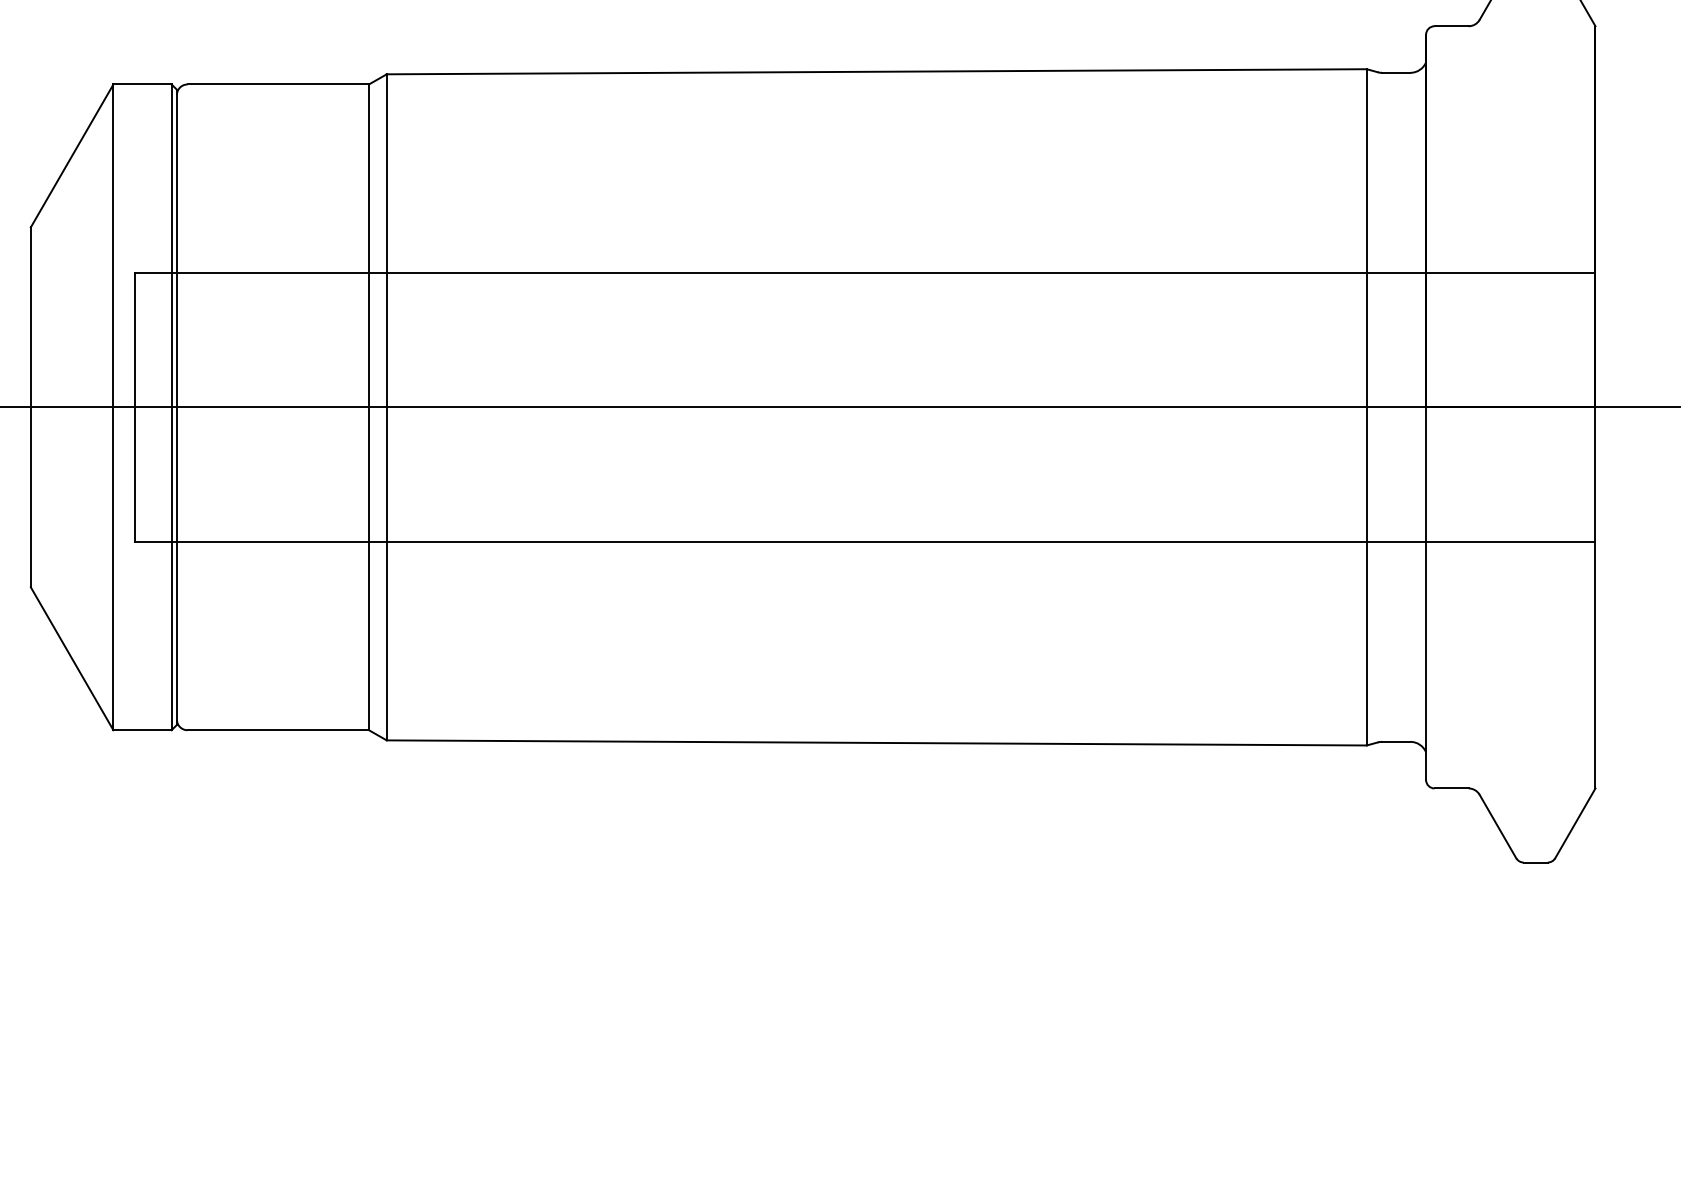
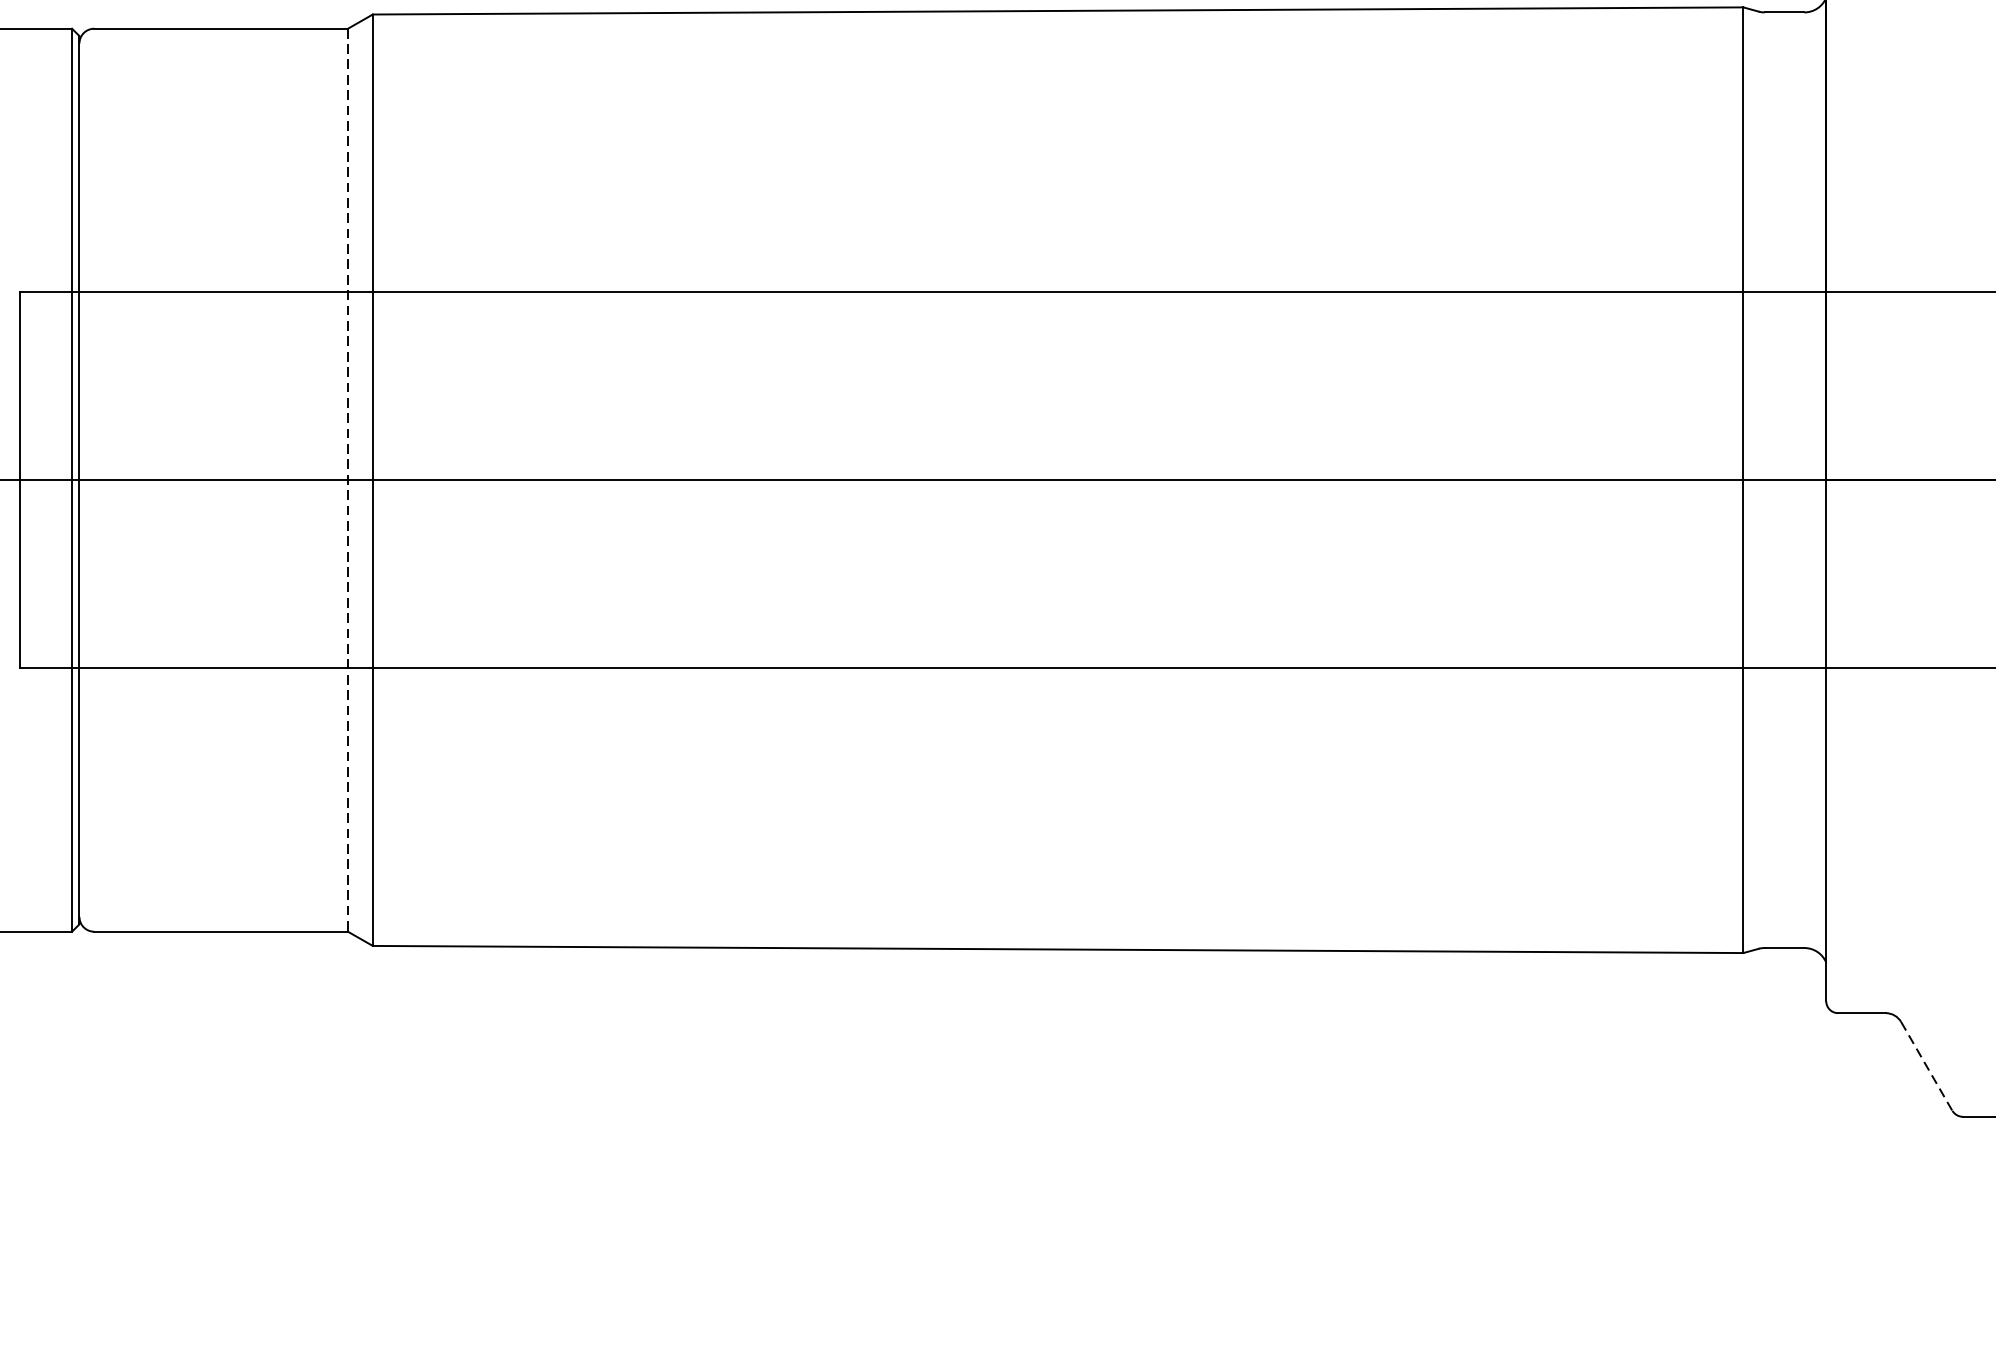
line: (368, 407) -> (347, 480), solid -> dashed
line: (1497, 826) -> (1926, 1066), solid -> dashed

